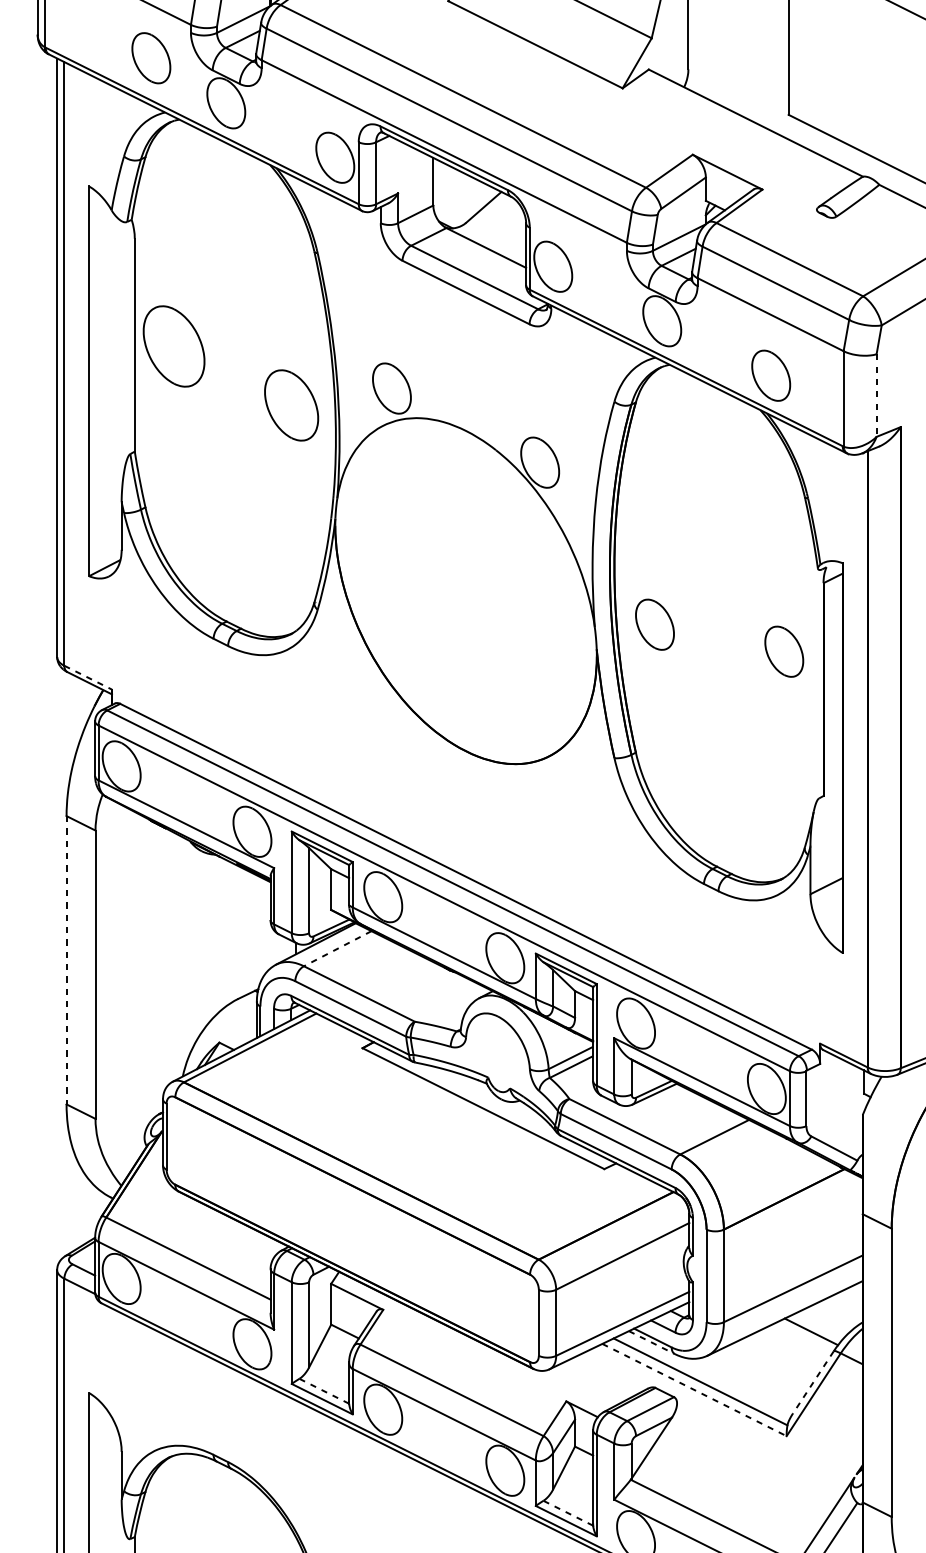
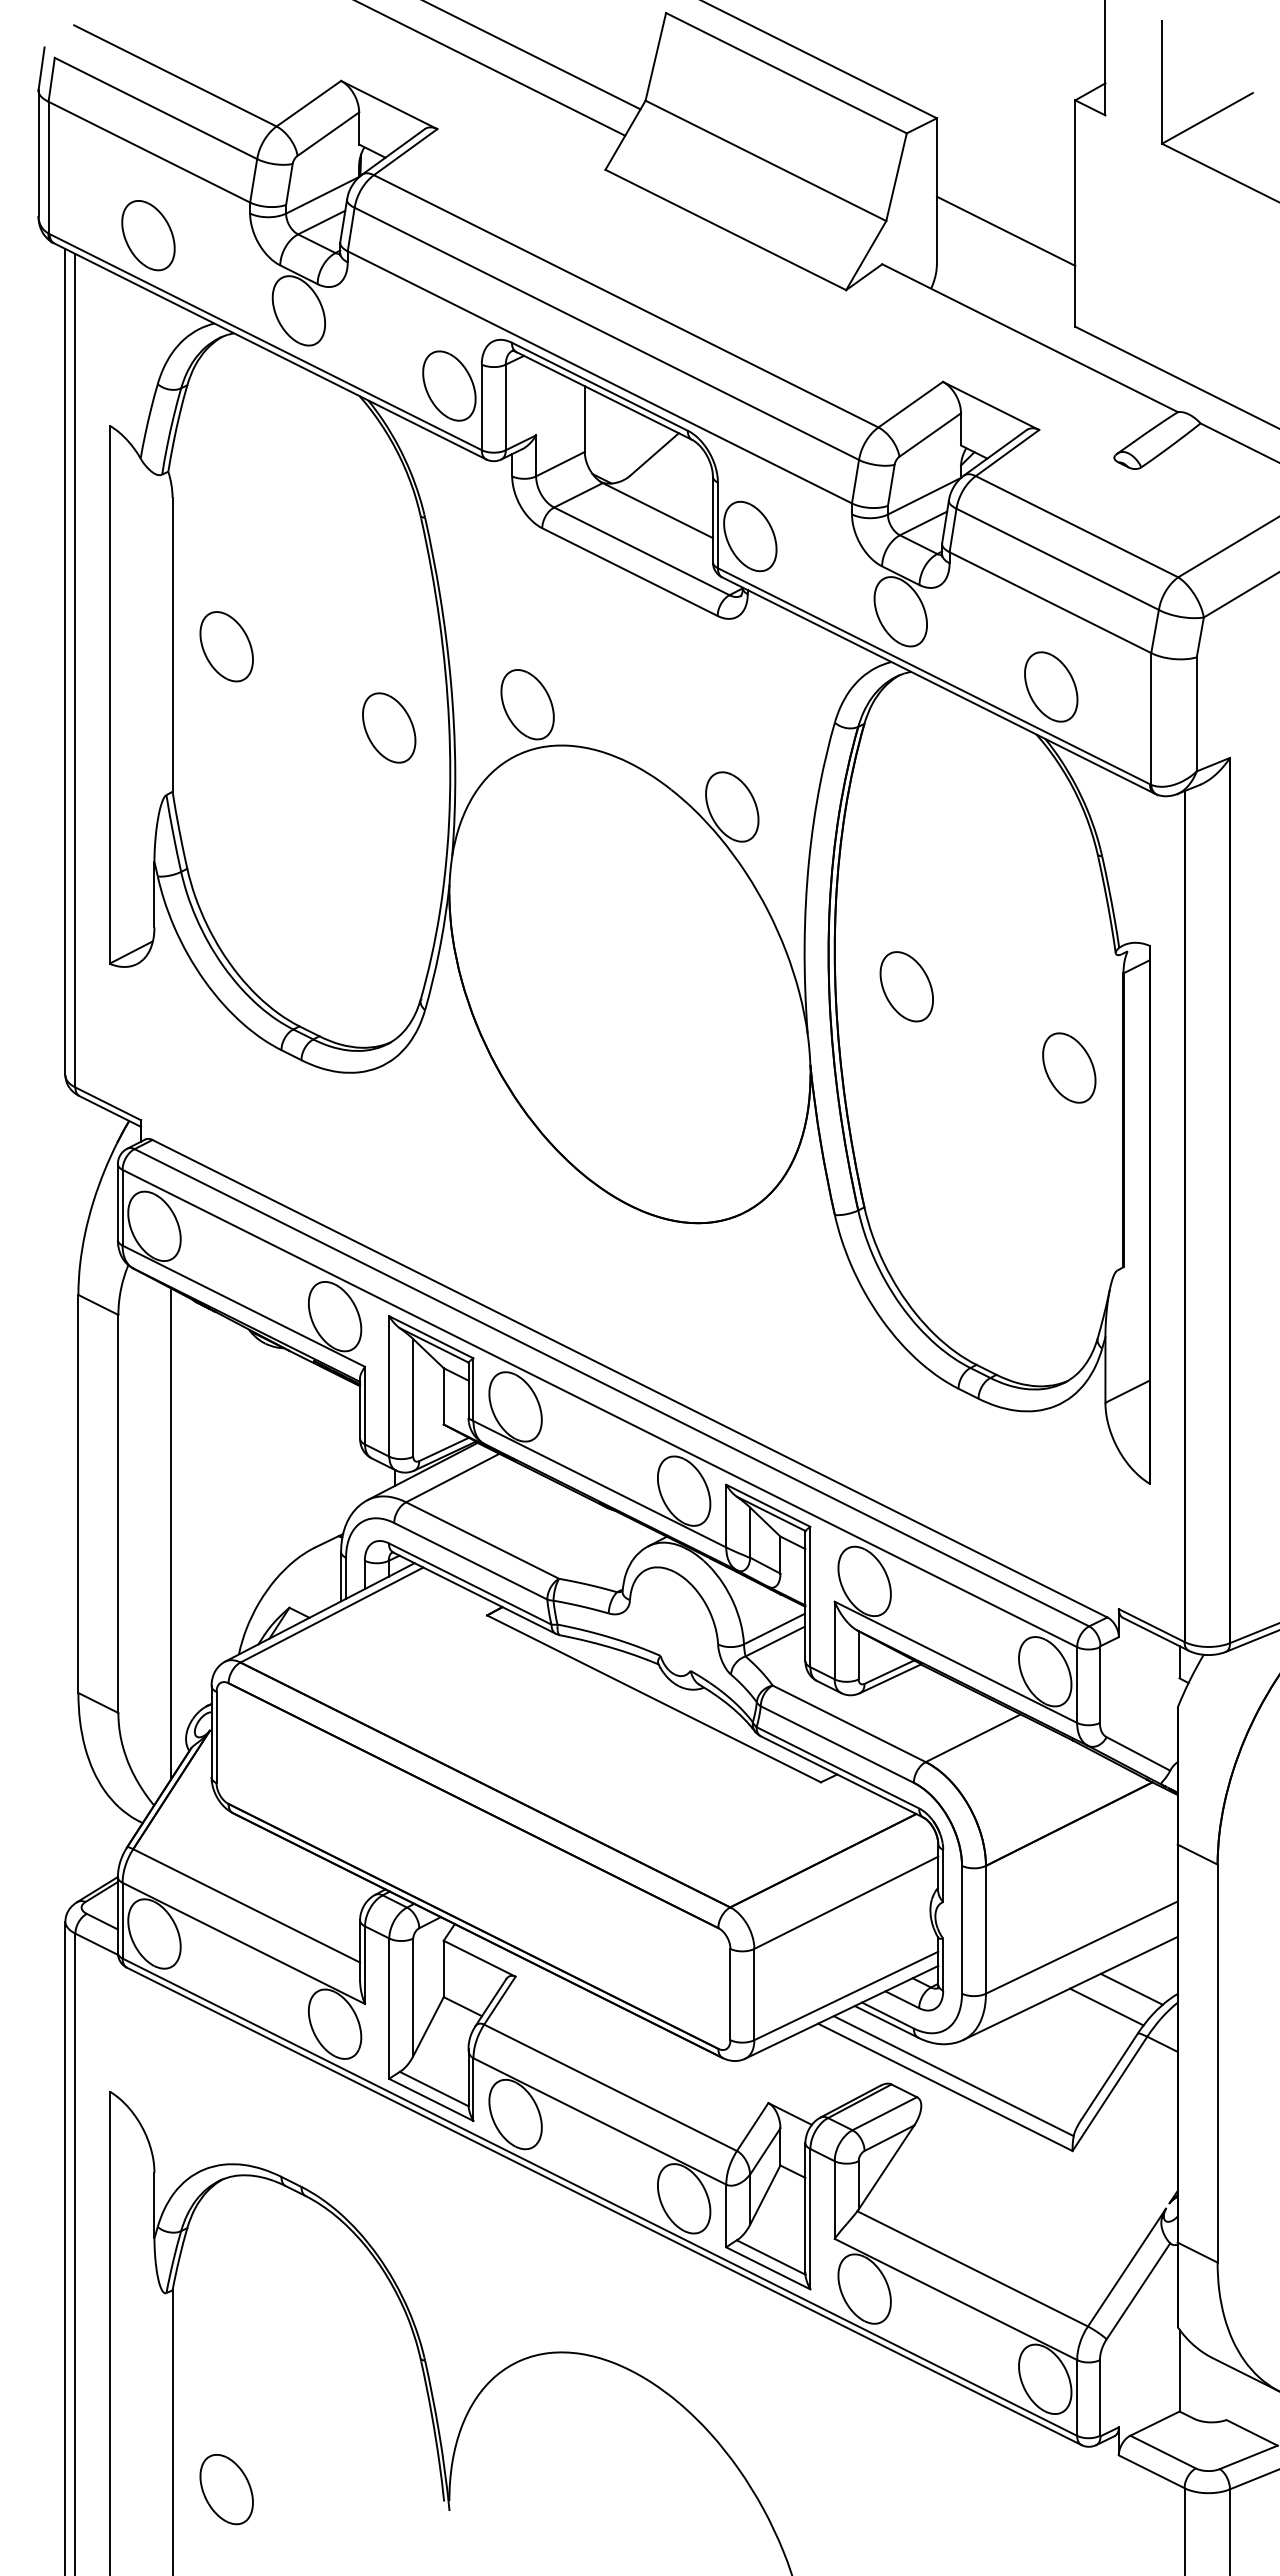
line: (738, 45) -> (1005, 230), added
part: (151, 58) -> (148, 235), moved
part: (173, 346) -> (226, 646), size x0.62
line: (876, 395) -> (1196, 714), dashed -> solid
part: (291, 405) -> (389, 727), size x0.71
part: (654, 624) -> (906, 986), moved
line: (88, 677) -> (108, 1103), dashed -> solid
line: (337, 949) -> (452, 1478), dashed -> solid
line: (66, 960) -> (78, 1494), dashed -> solid
line: (133, 988) -> (170, 1533), added
line: (829, 1318) -> (1131, 1988), added
line: (652, 1343) -> (887, 2022), dashed -> solid
line: (813, 1382) -> (1109, 2077), dashed -> solid
line: (323, 1390) -> (433, 2088), dashed -> solid
line: (694, 1390) -> (945, 2087), dashed -> solid
line: (567, 1513) -> (770, 2257), dashed -> solid

